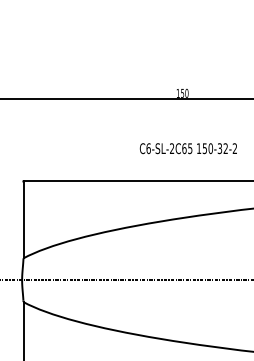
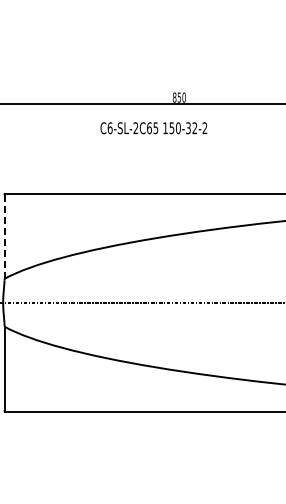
text: (178, 93) -> (174, 97), 150 -> 850
text: (188, 148) -> (153, 128), moved
line: (23, 218) -> (4, 235), solid -> dashed

